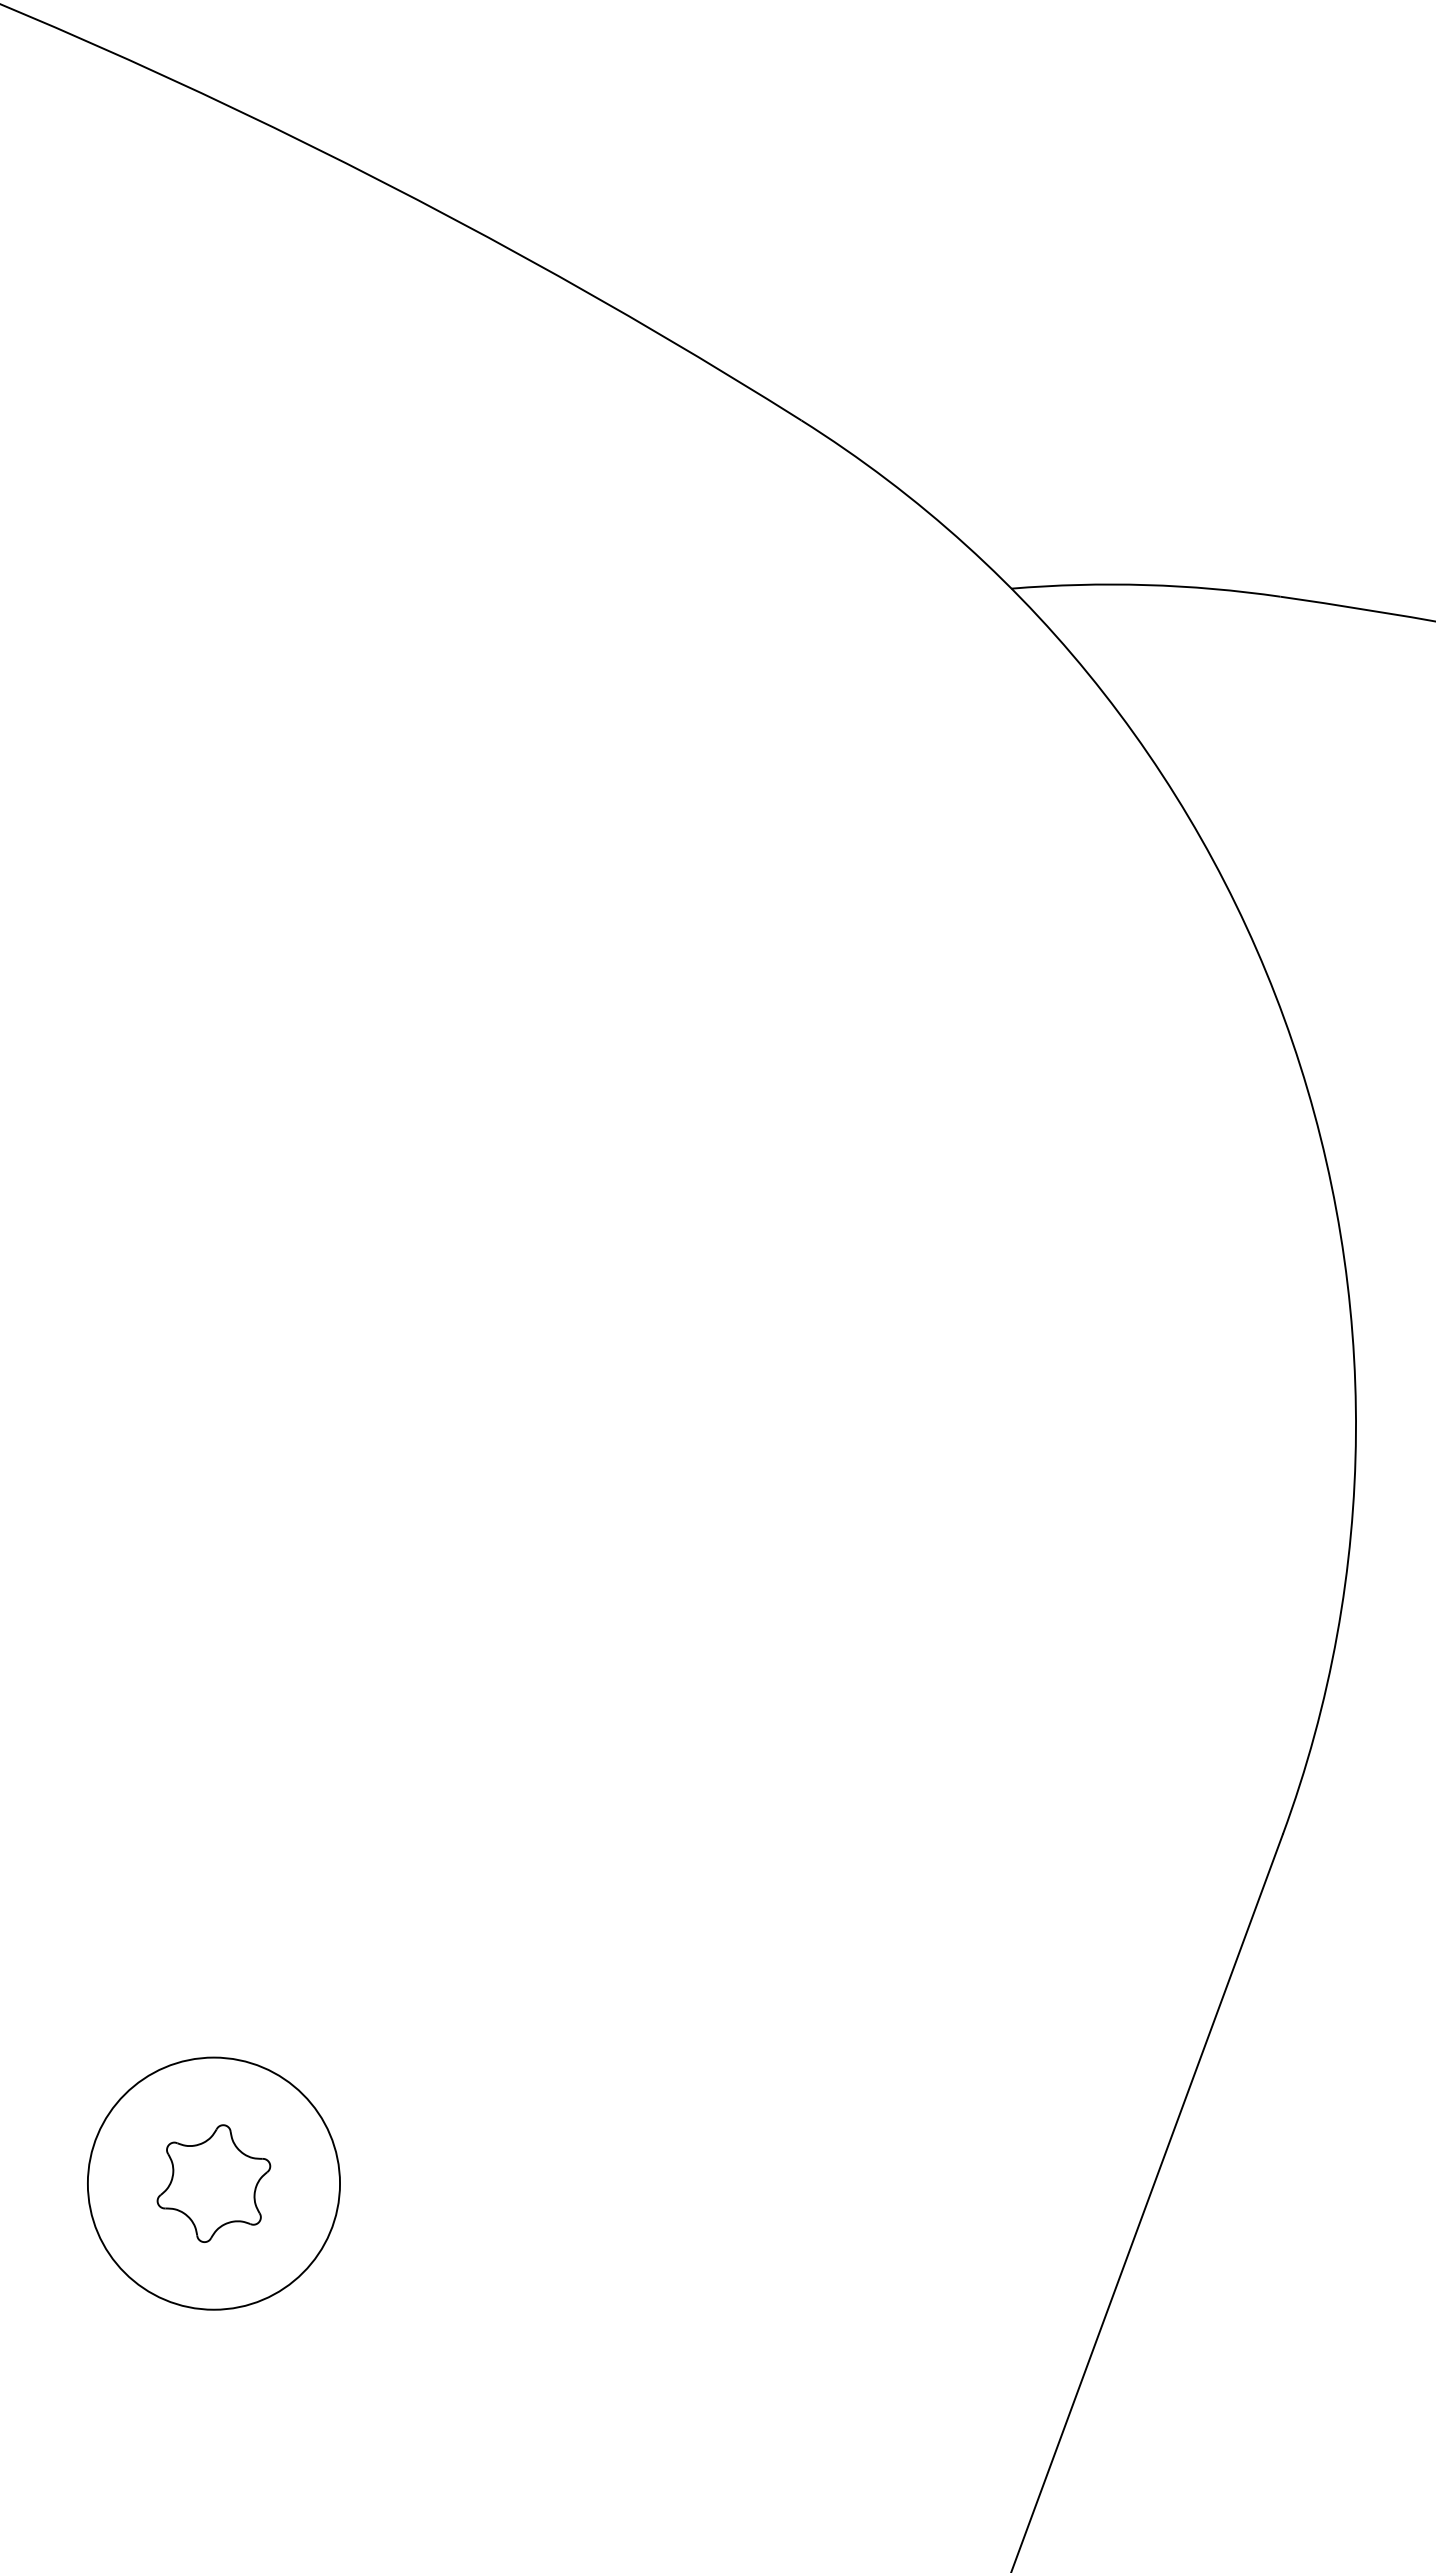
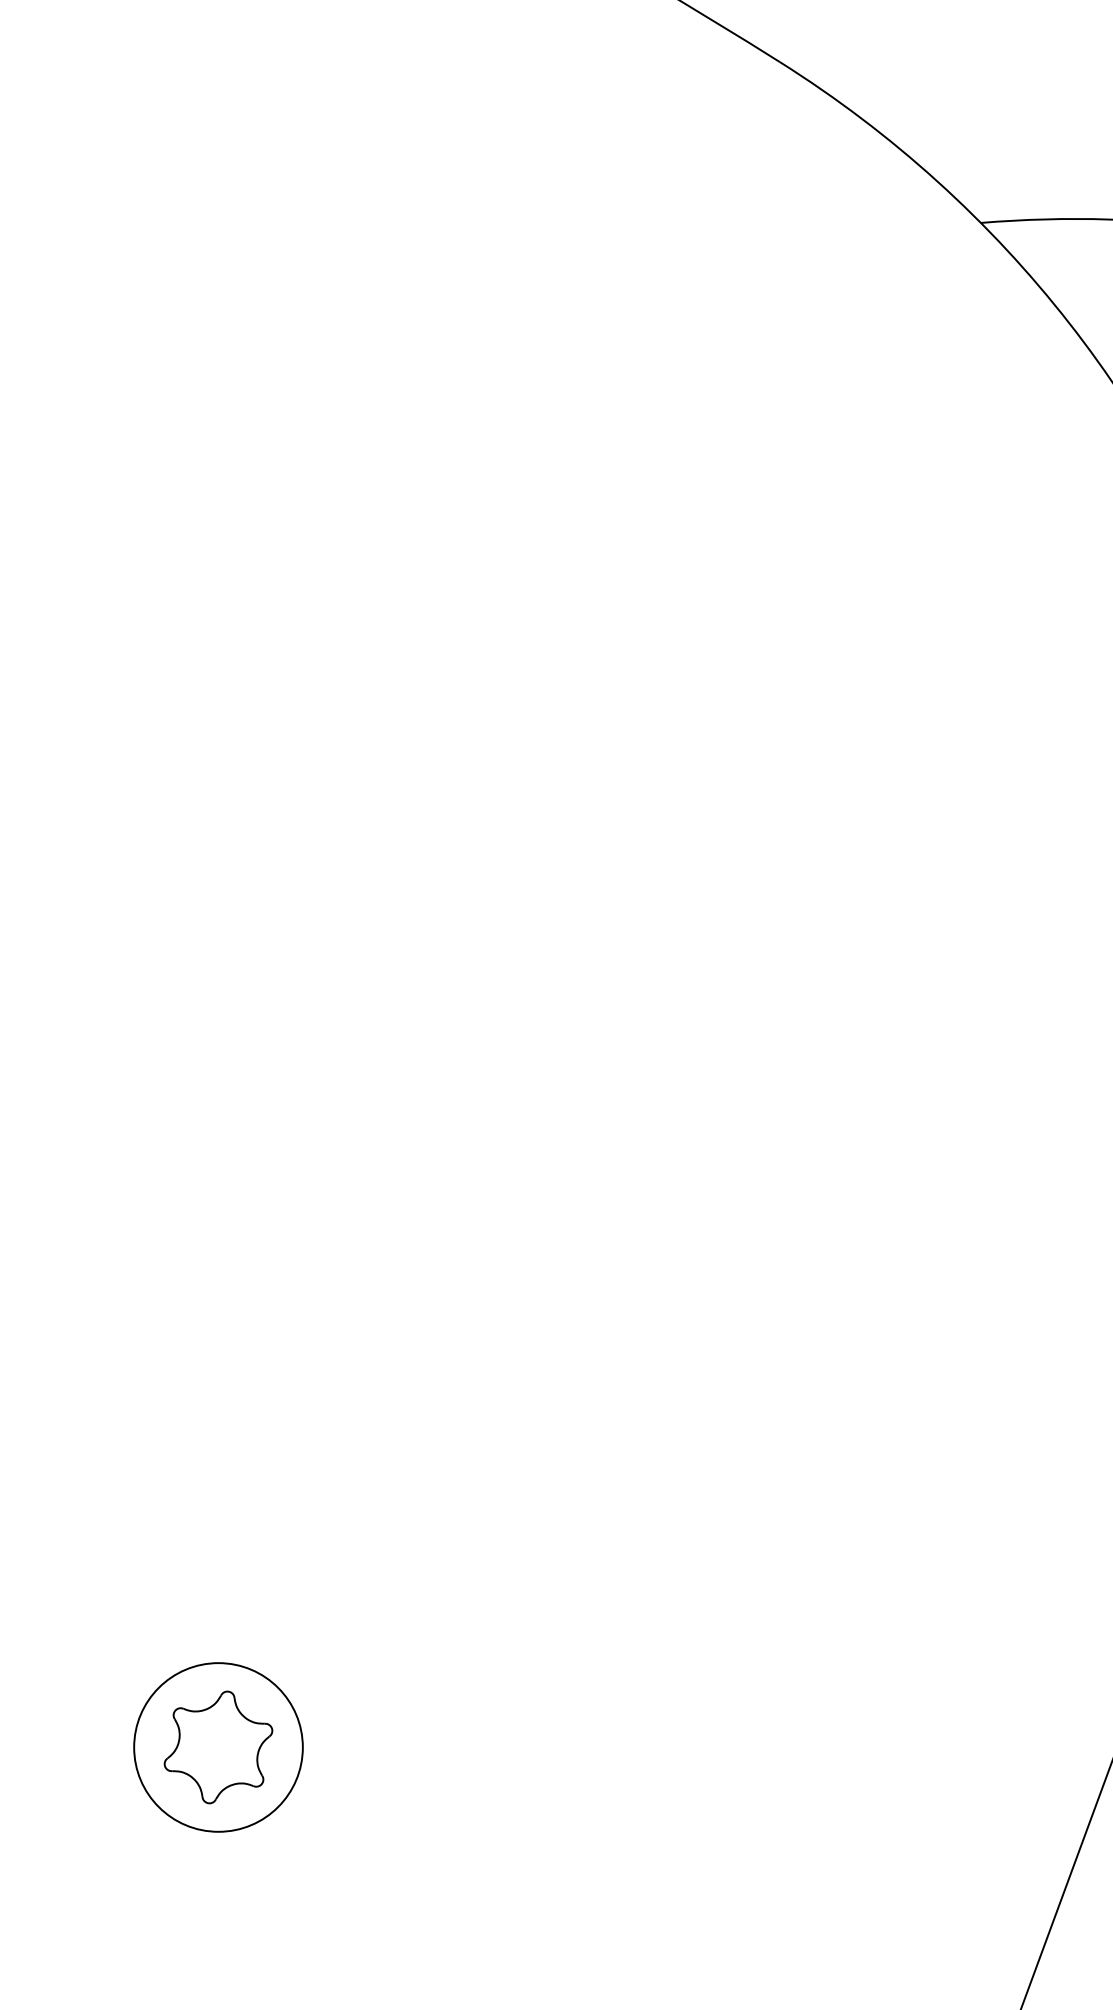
circle: (213, 2183) -> (218, 1747), size x0.7

